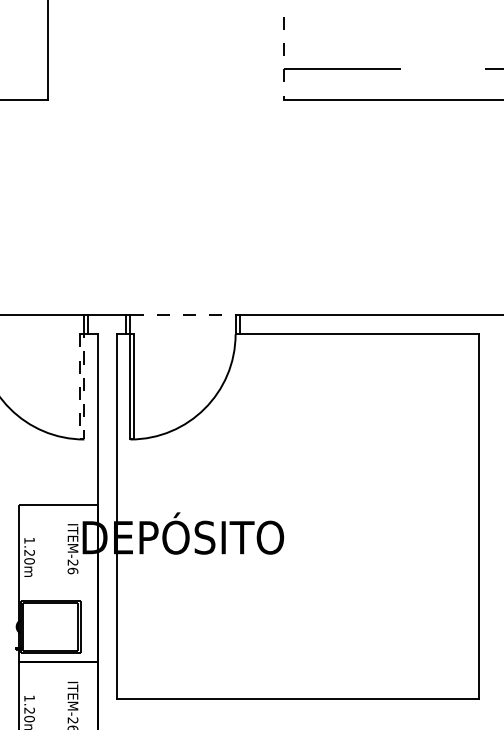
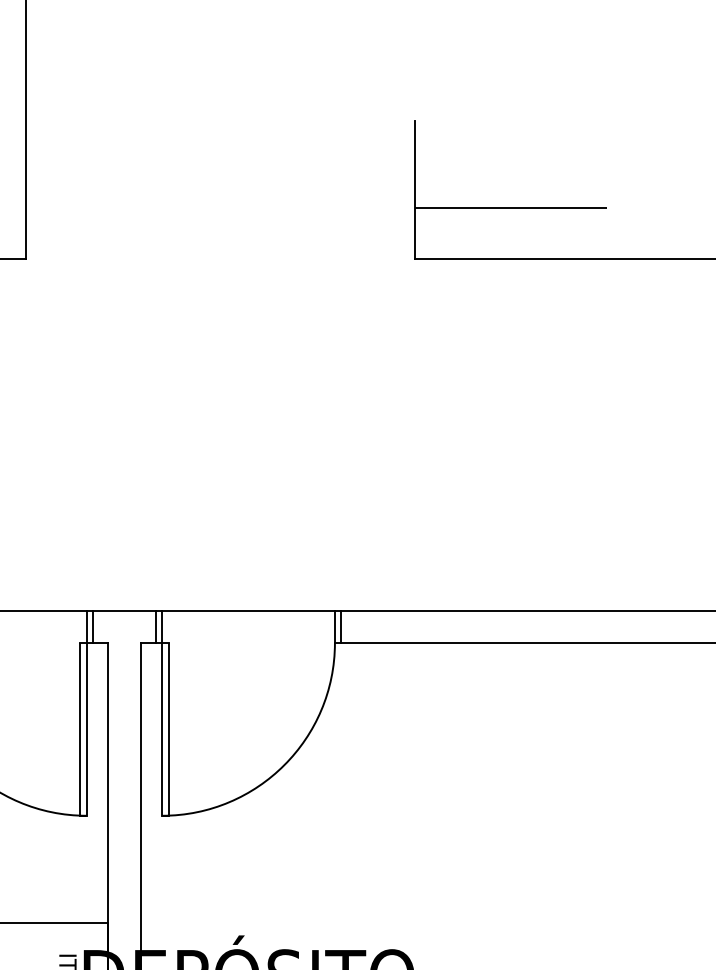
line: (284, 58) -> (415, 190), dashed -> solid
line: (183, 314) -> (249, 610), dashed -> solid
line: (82, 439) -> (83, 815), dashed -> solid

